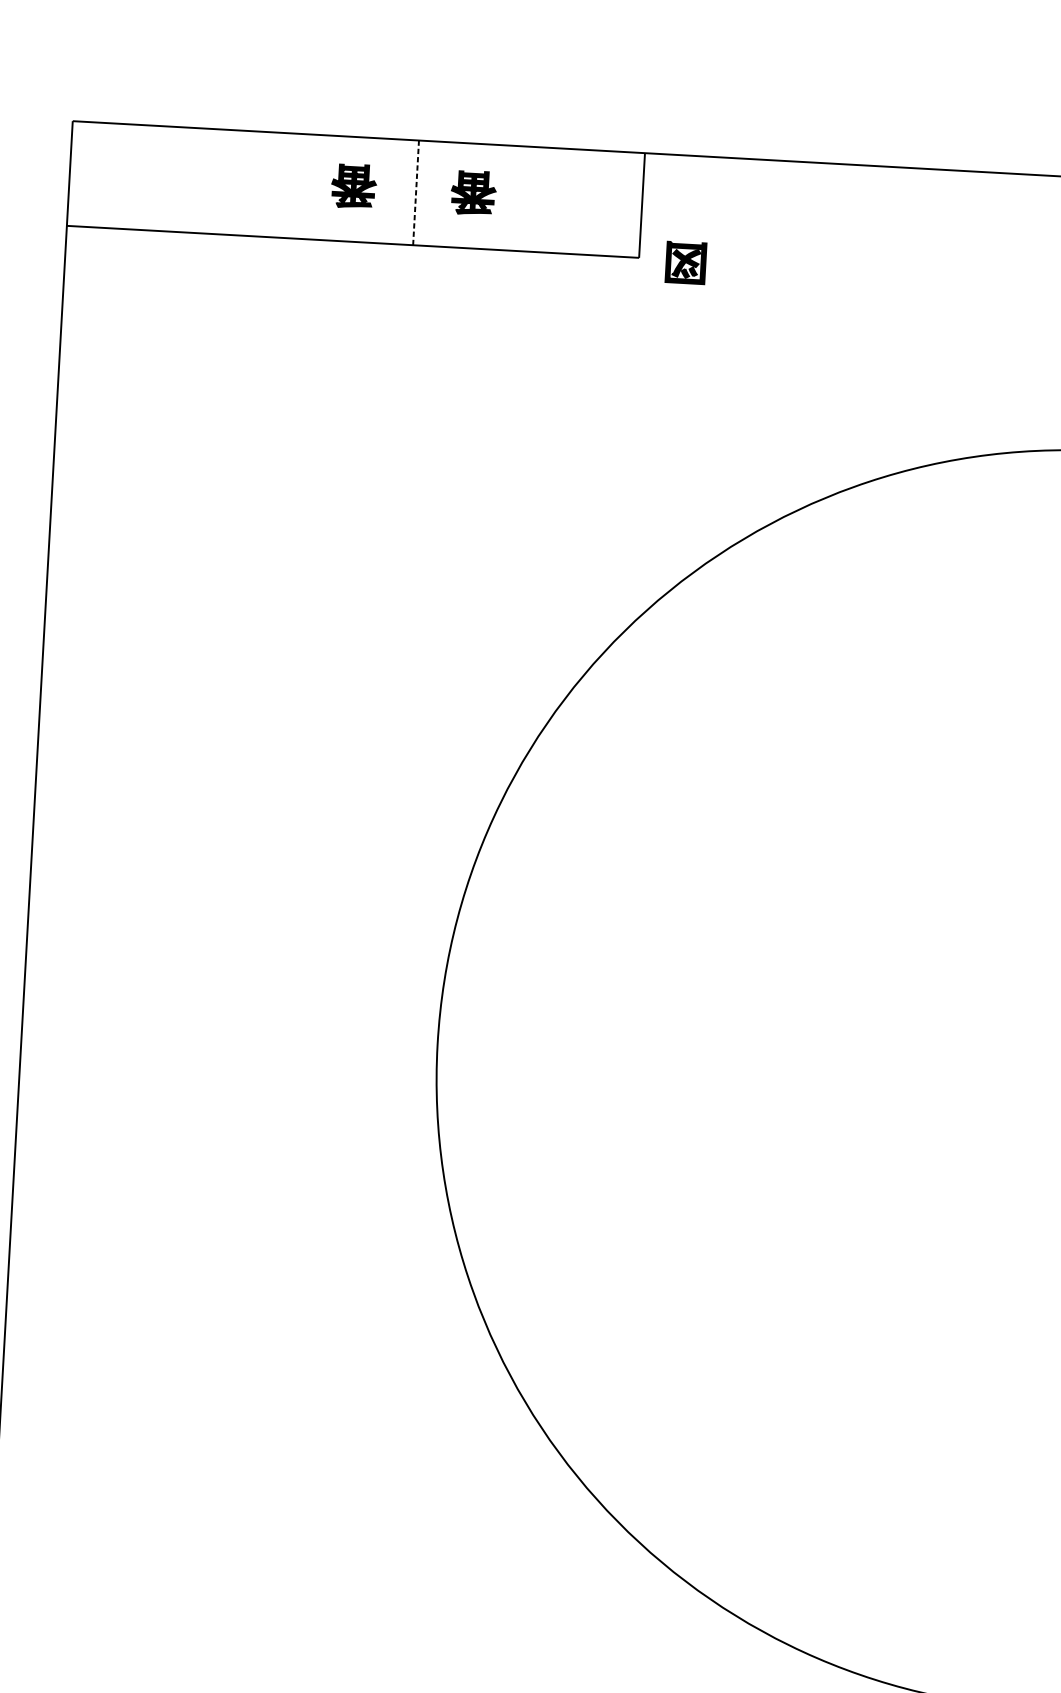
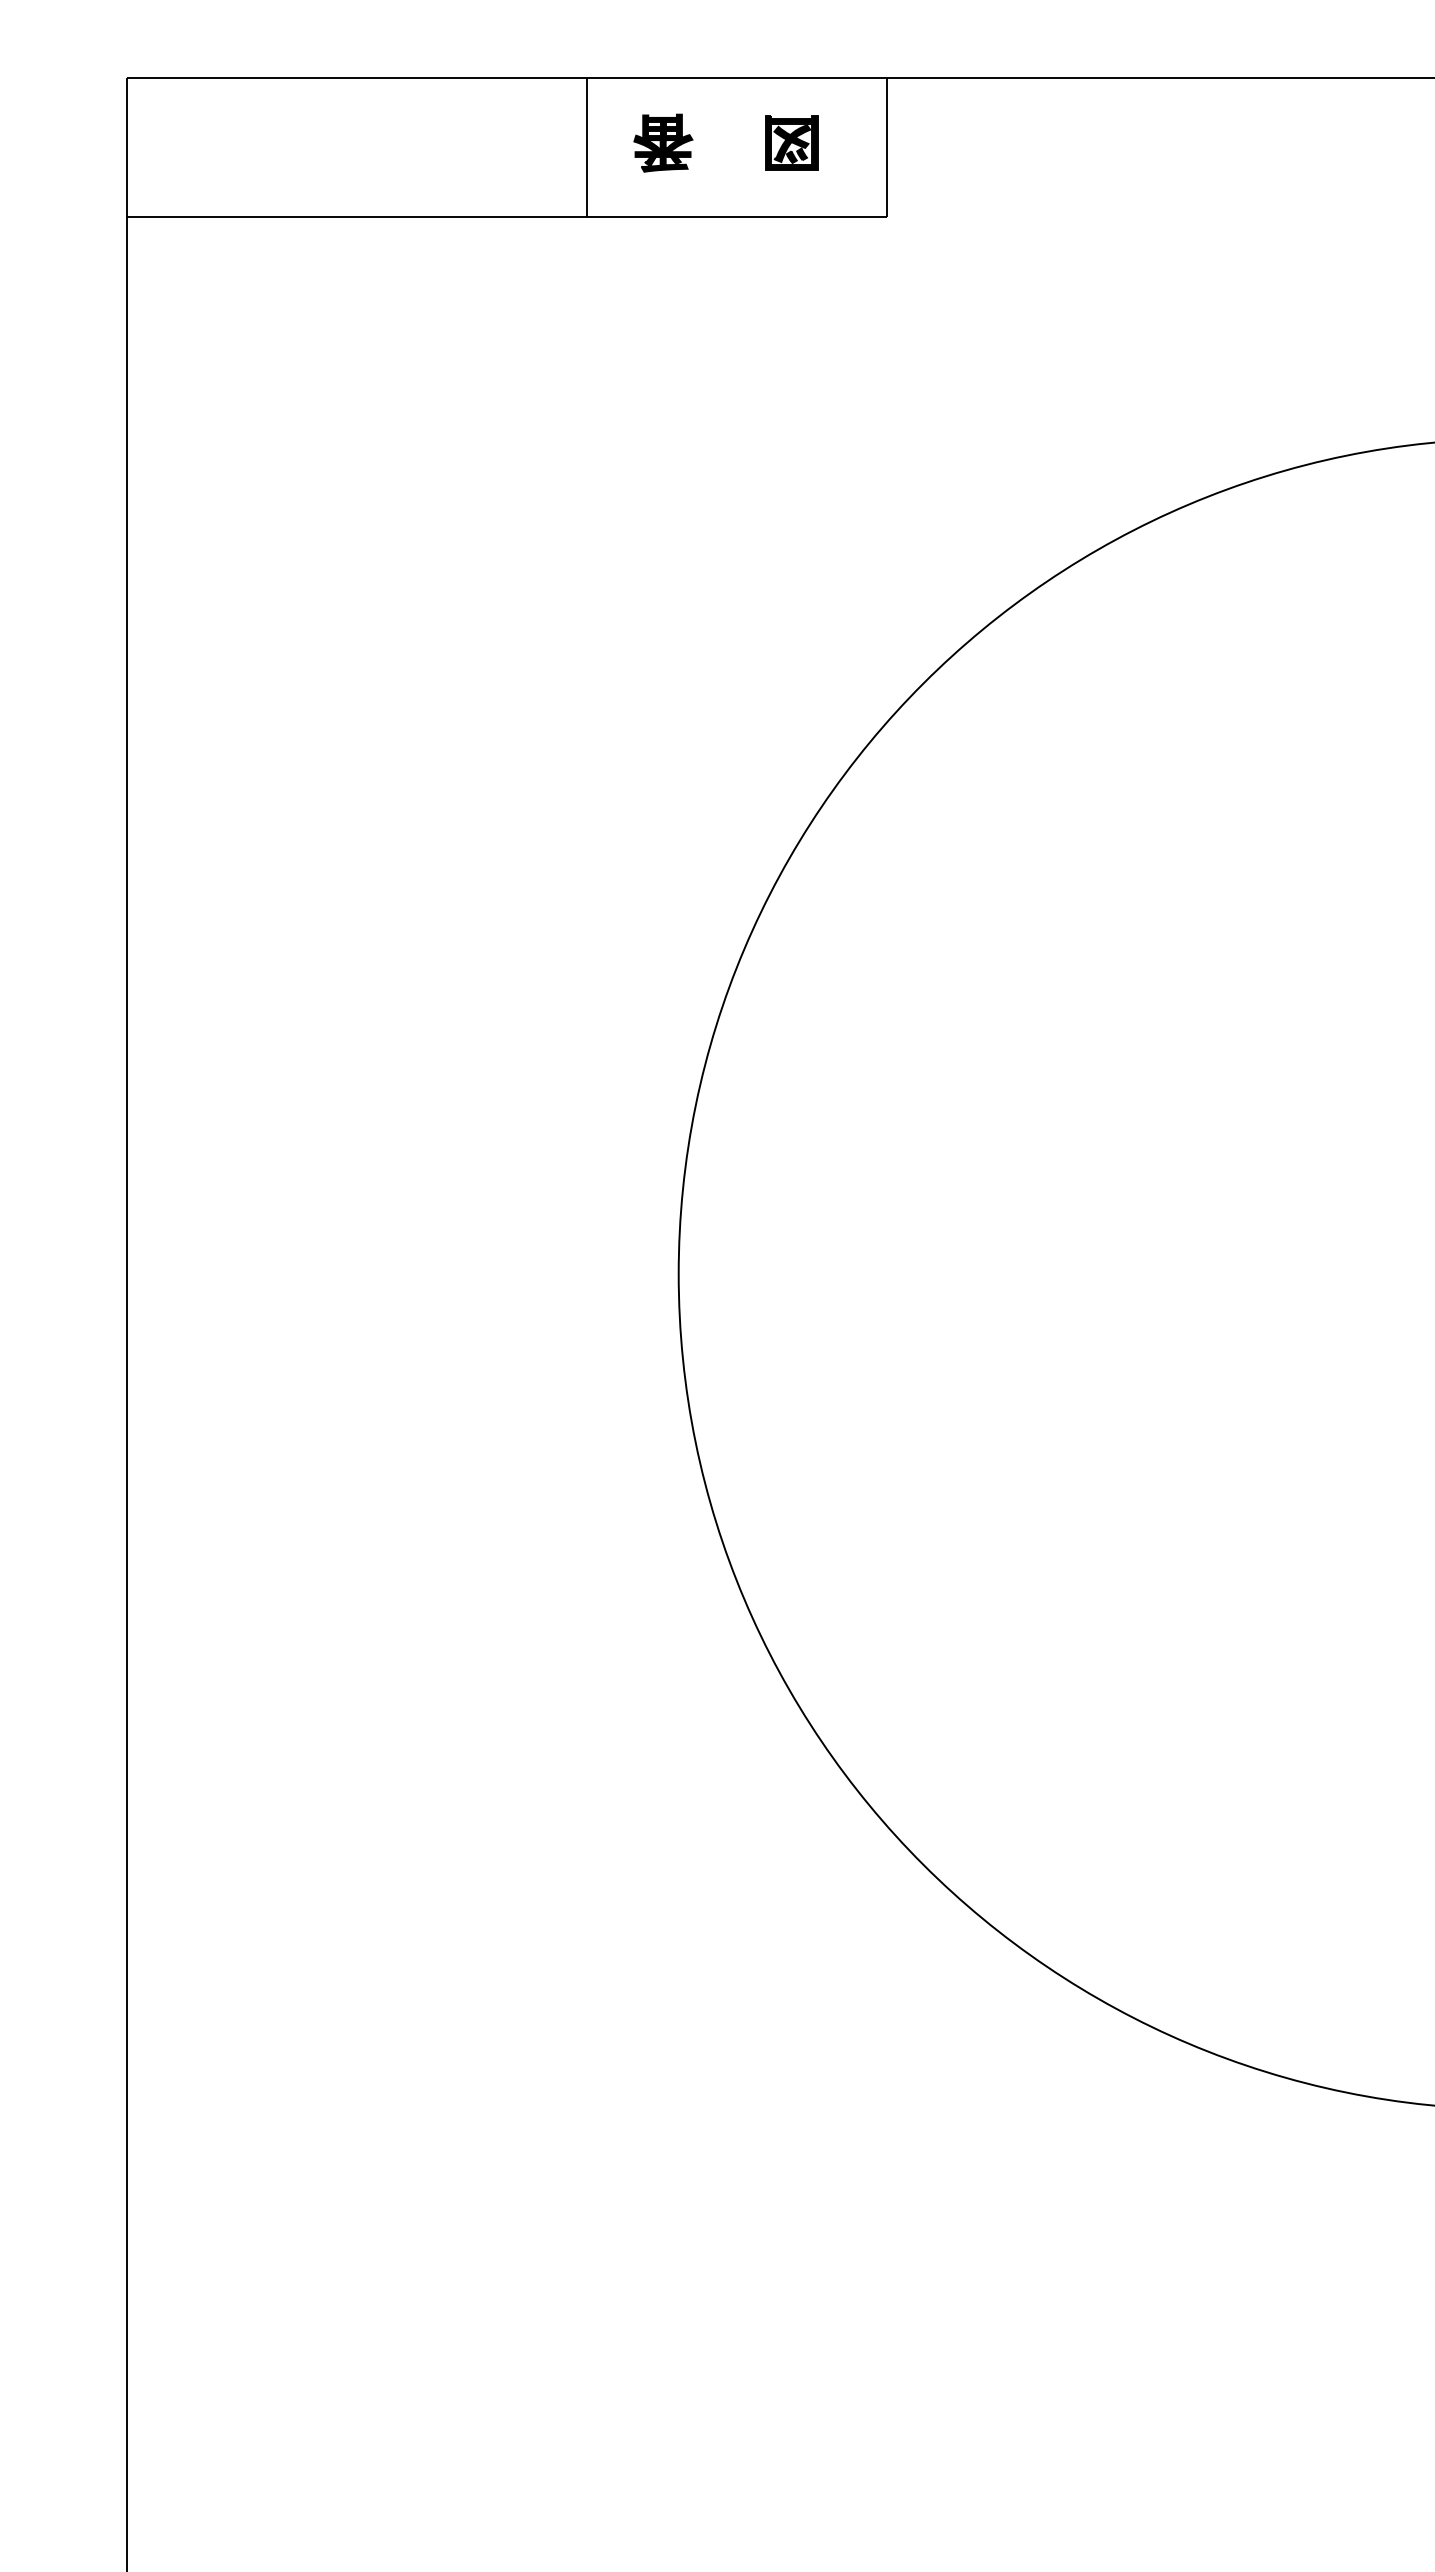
part: (354, 185) -> (504, 142), removed
line: (416, 193) -> (587, 147), dashed -> solid
part: (685, 262) -> (791, 142), moved

